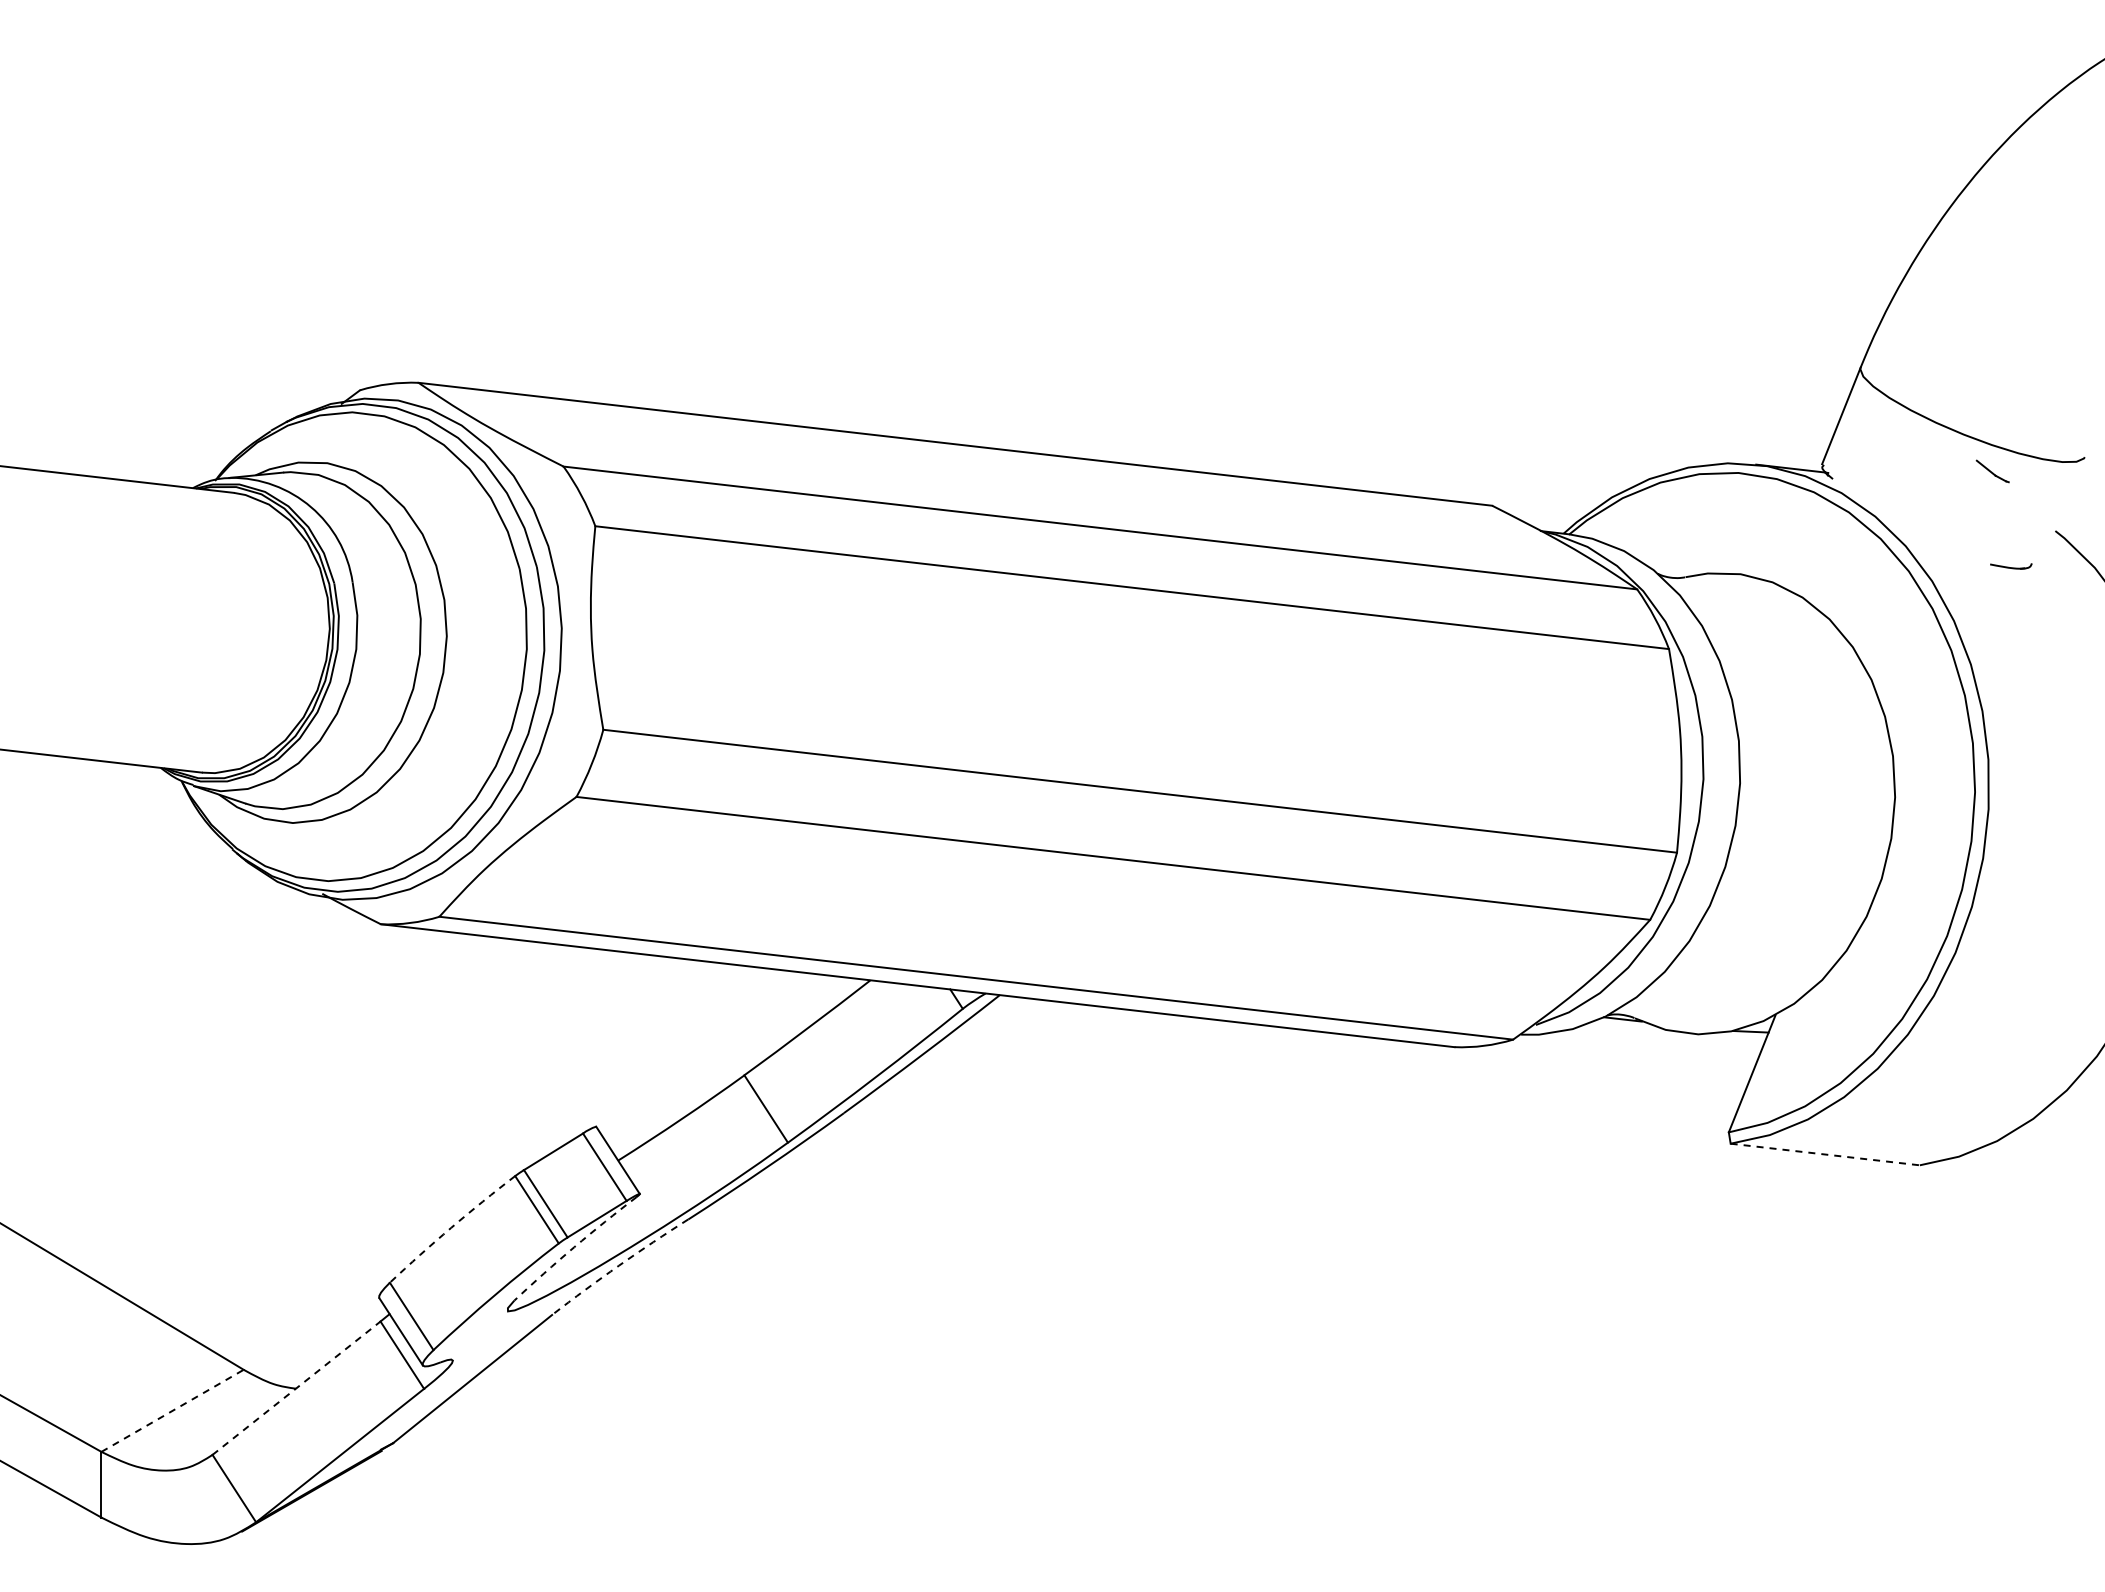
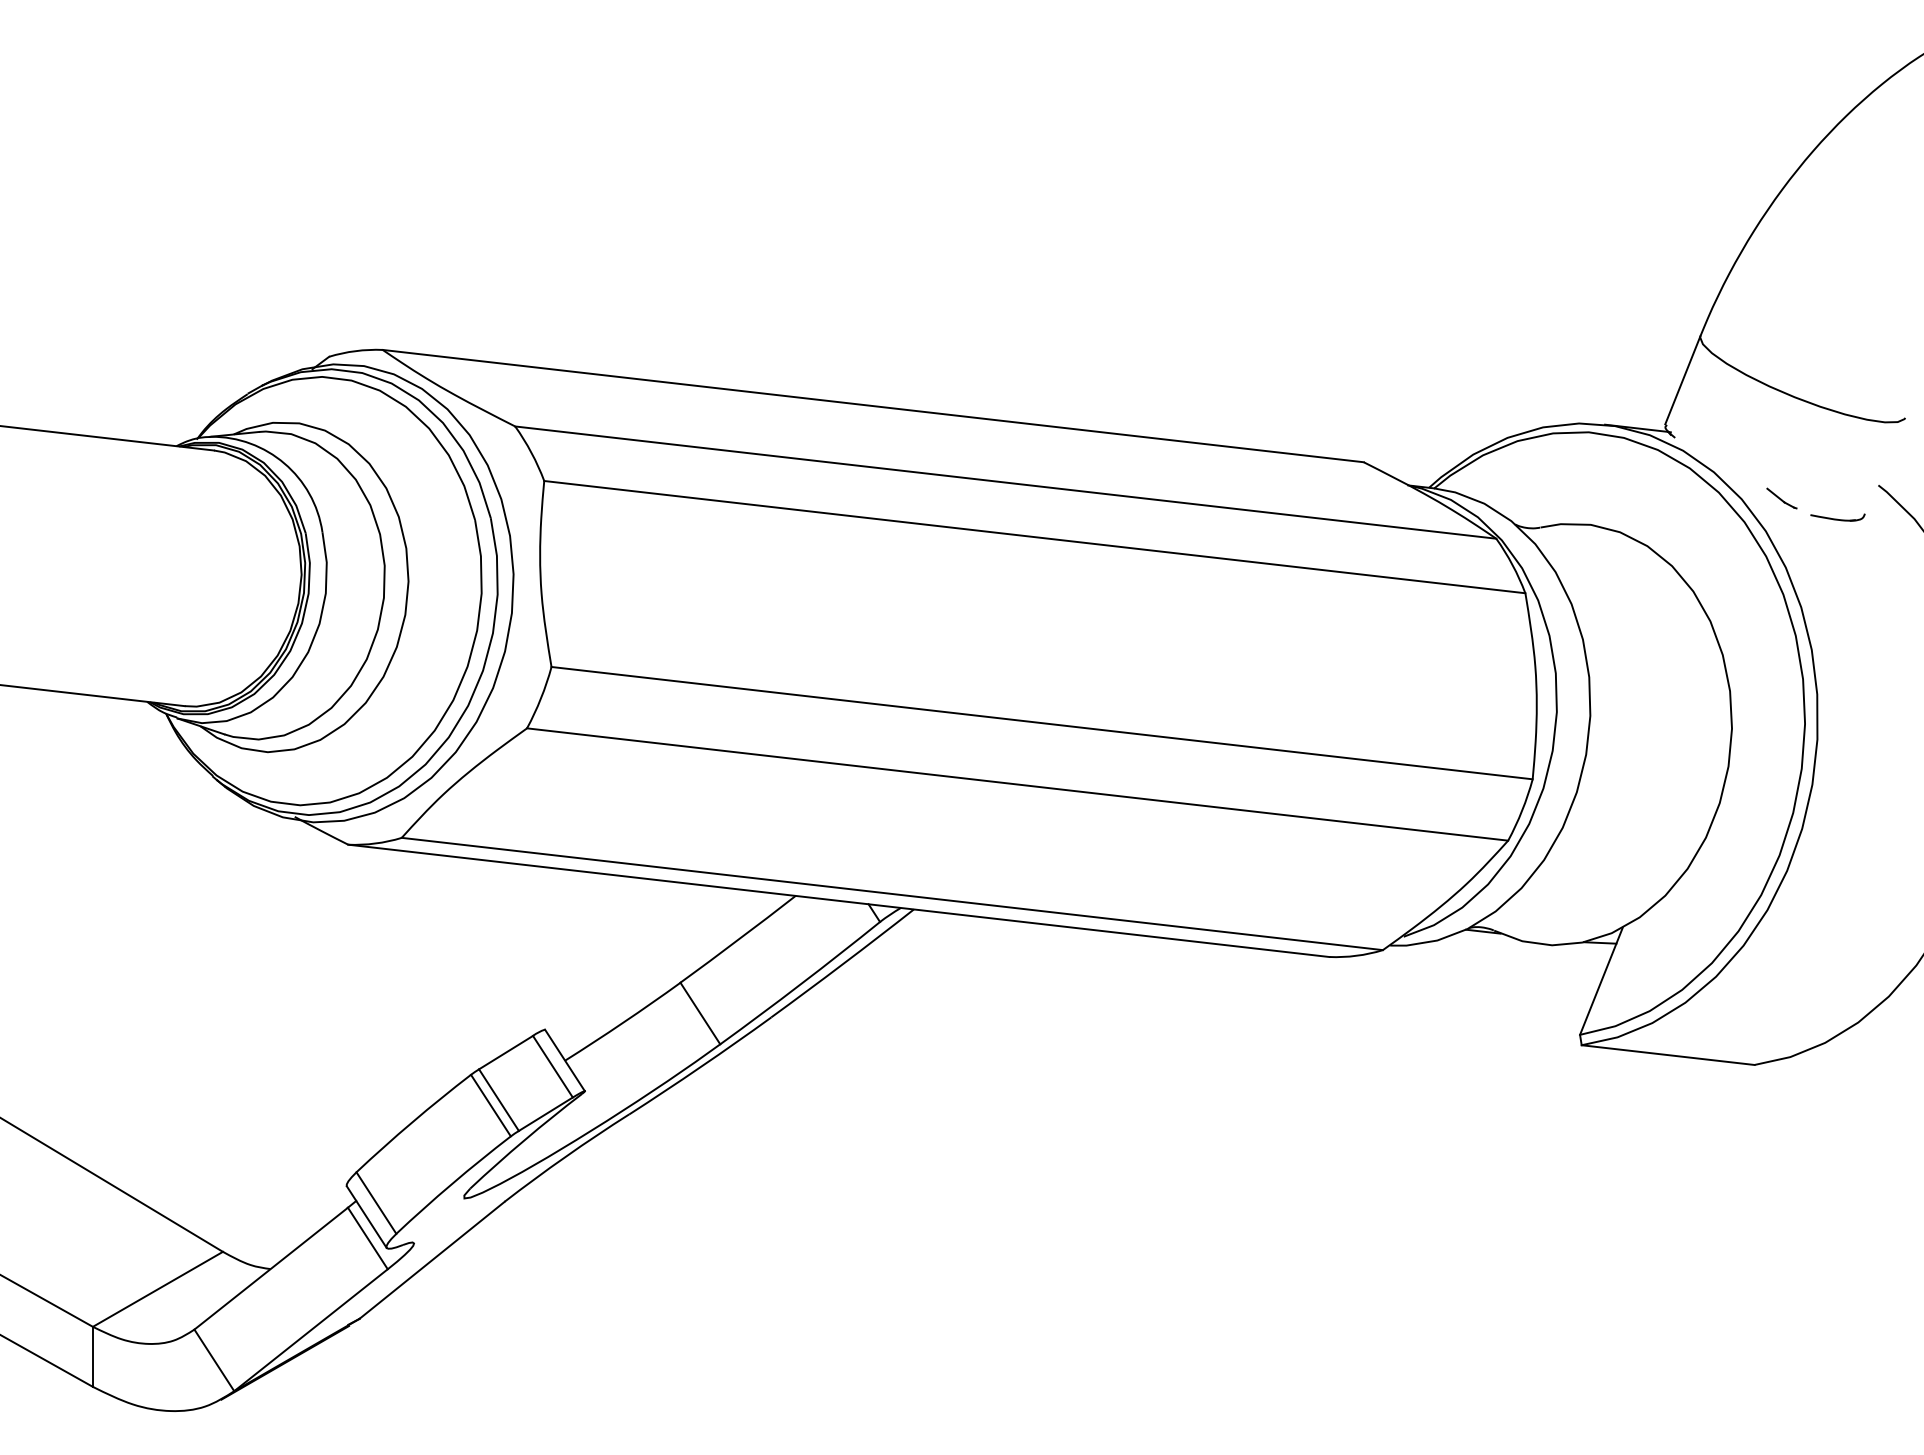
part: (1992, 471) -> (1781, 498), moved
part: (2011, 566) -> (1838, 517), size x1.43
line: (1825, 1154) -> (1668, 1055), dashed -> solid
arc: (451, 1227) -> (412, 1121), dashed -> solid
arc: (574, 1247) -> (525, 1140), dashed -> solid
arc: (619, 1265) -> (566, 1156), dashed -> solid
line: (296, 1387) -> (271, 1268), dashed -> solid
line: (173, 1410) -> (158, 1289), dashed -> solid

